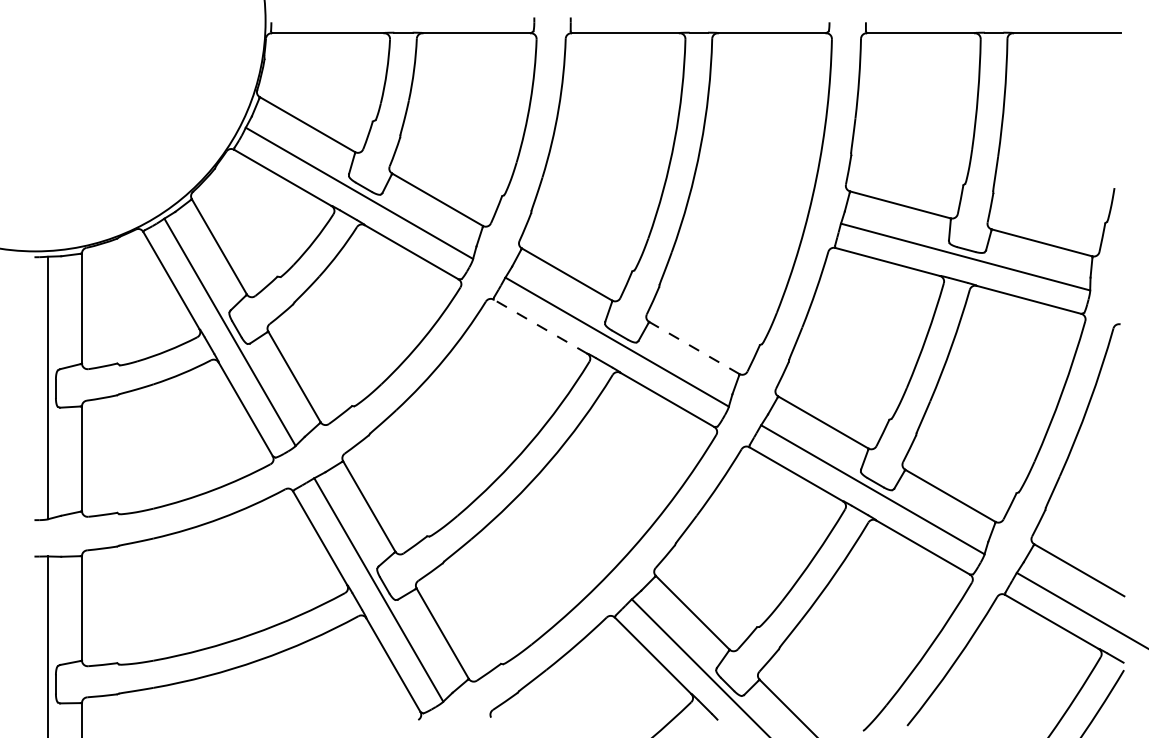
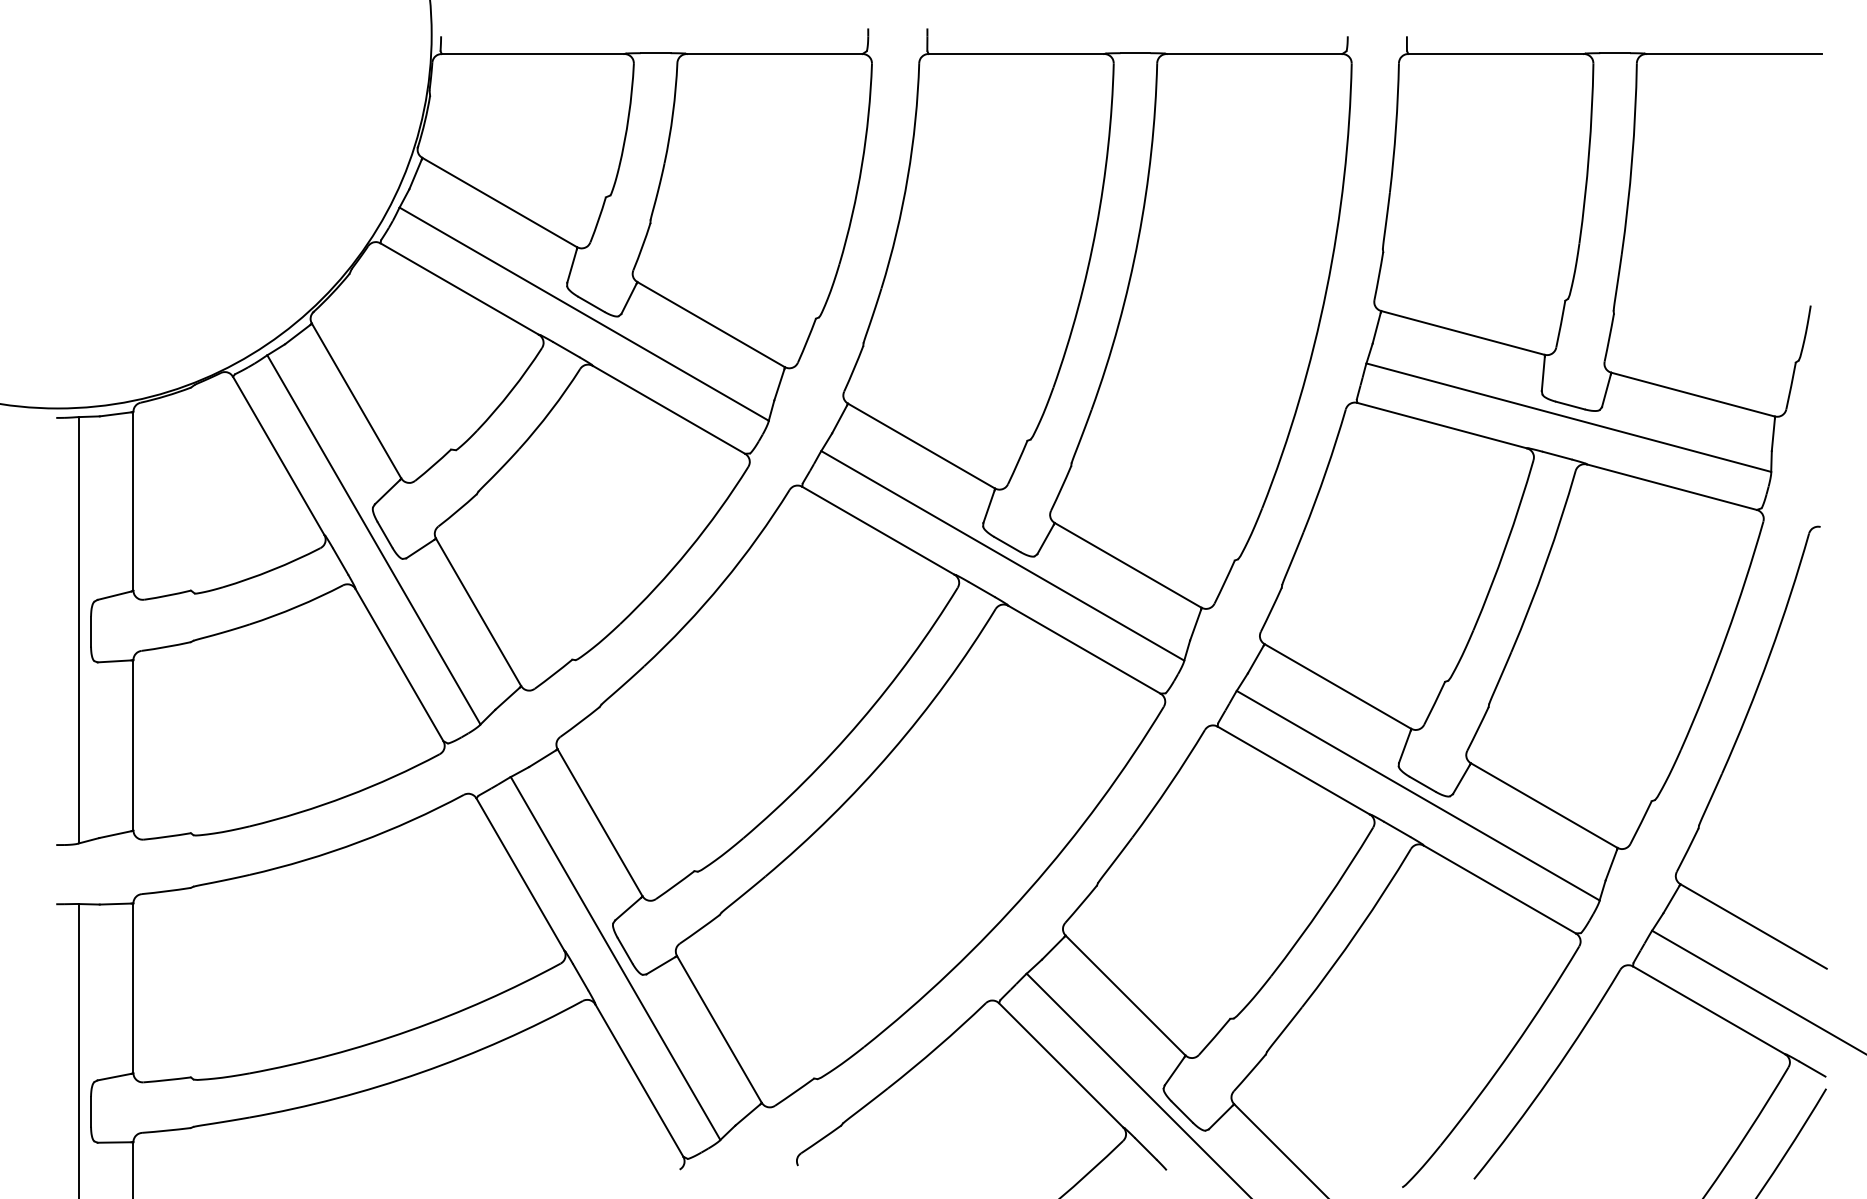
line: (540, 326) -> (878, 530), dashed -> solid
line: (693, 347) -> (1126, 564), dashed -> solid

